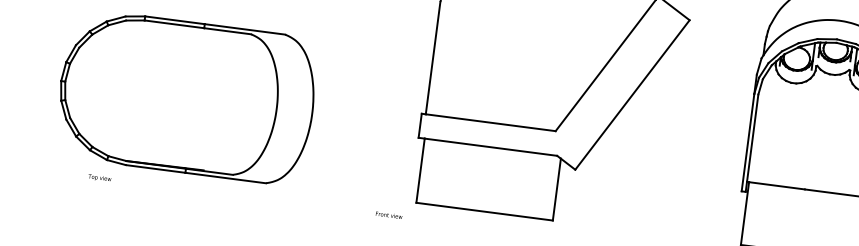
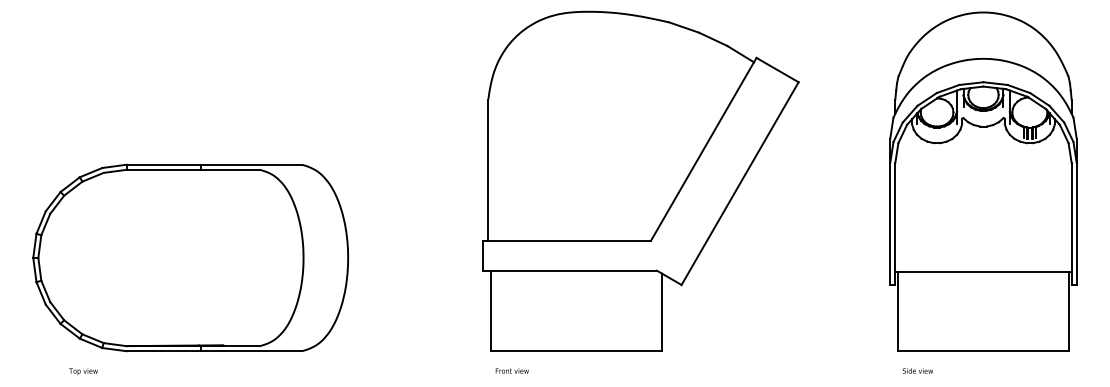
text: (99, 178) -> (83, 371), moved
text: (388, 214) -> (511, 370), moved

